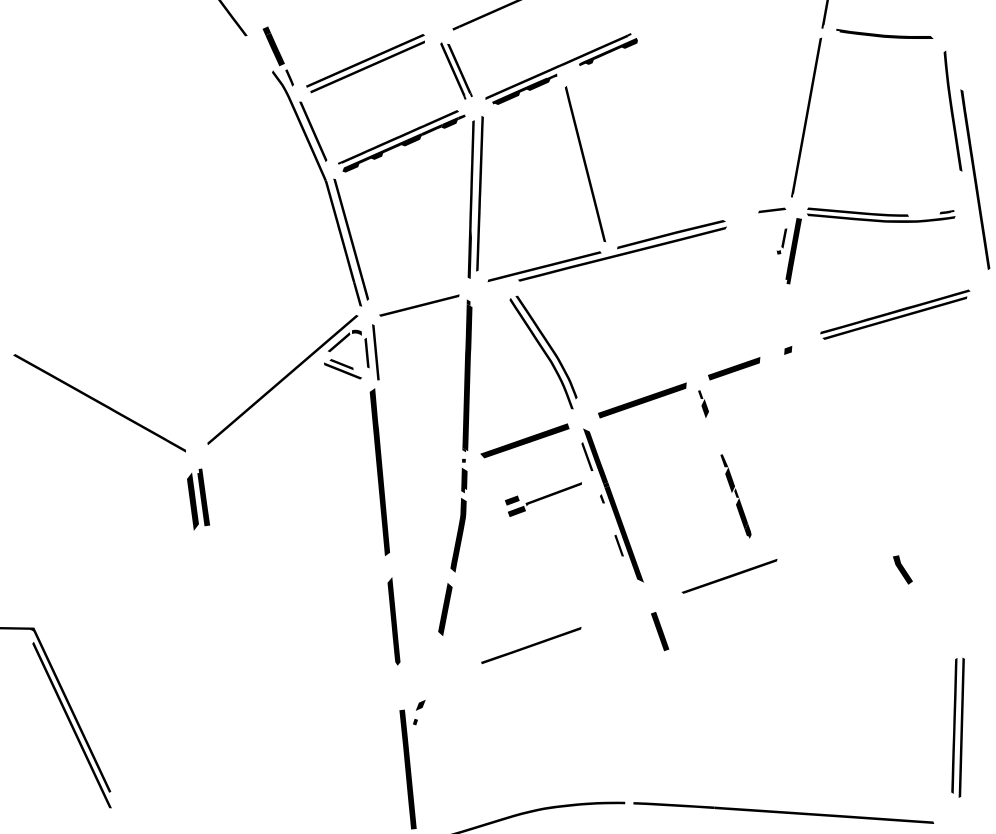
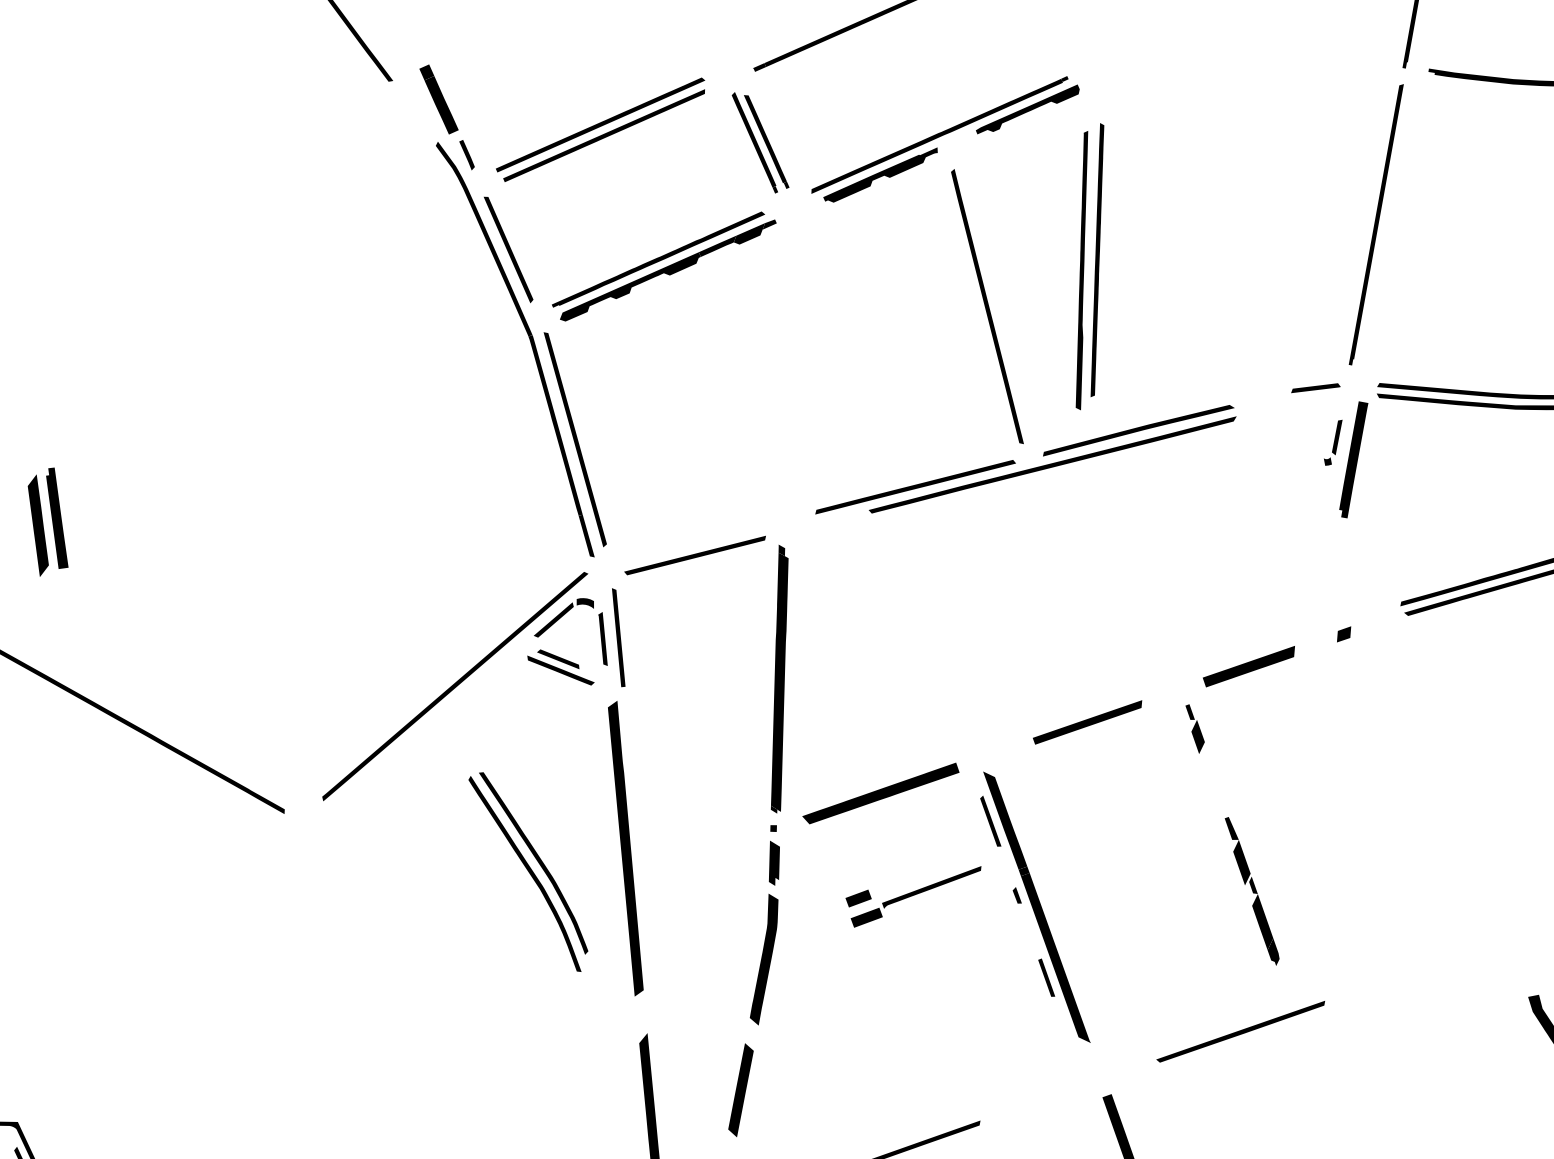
part: (475, 197) -> (1089, 266), moved
part: (543, 352) -> (528, 872), moved
part: (642, 400) -> (1087, 722), size x0.7
part: (198, 499) -> (48, 521), moved

